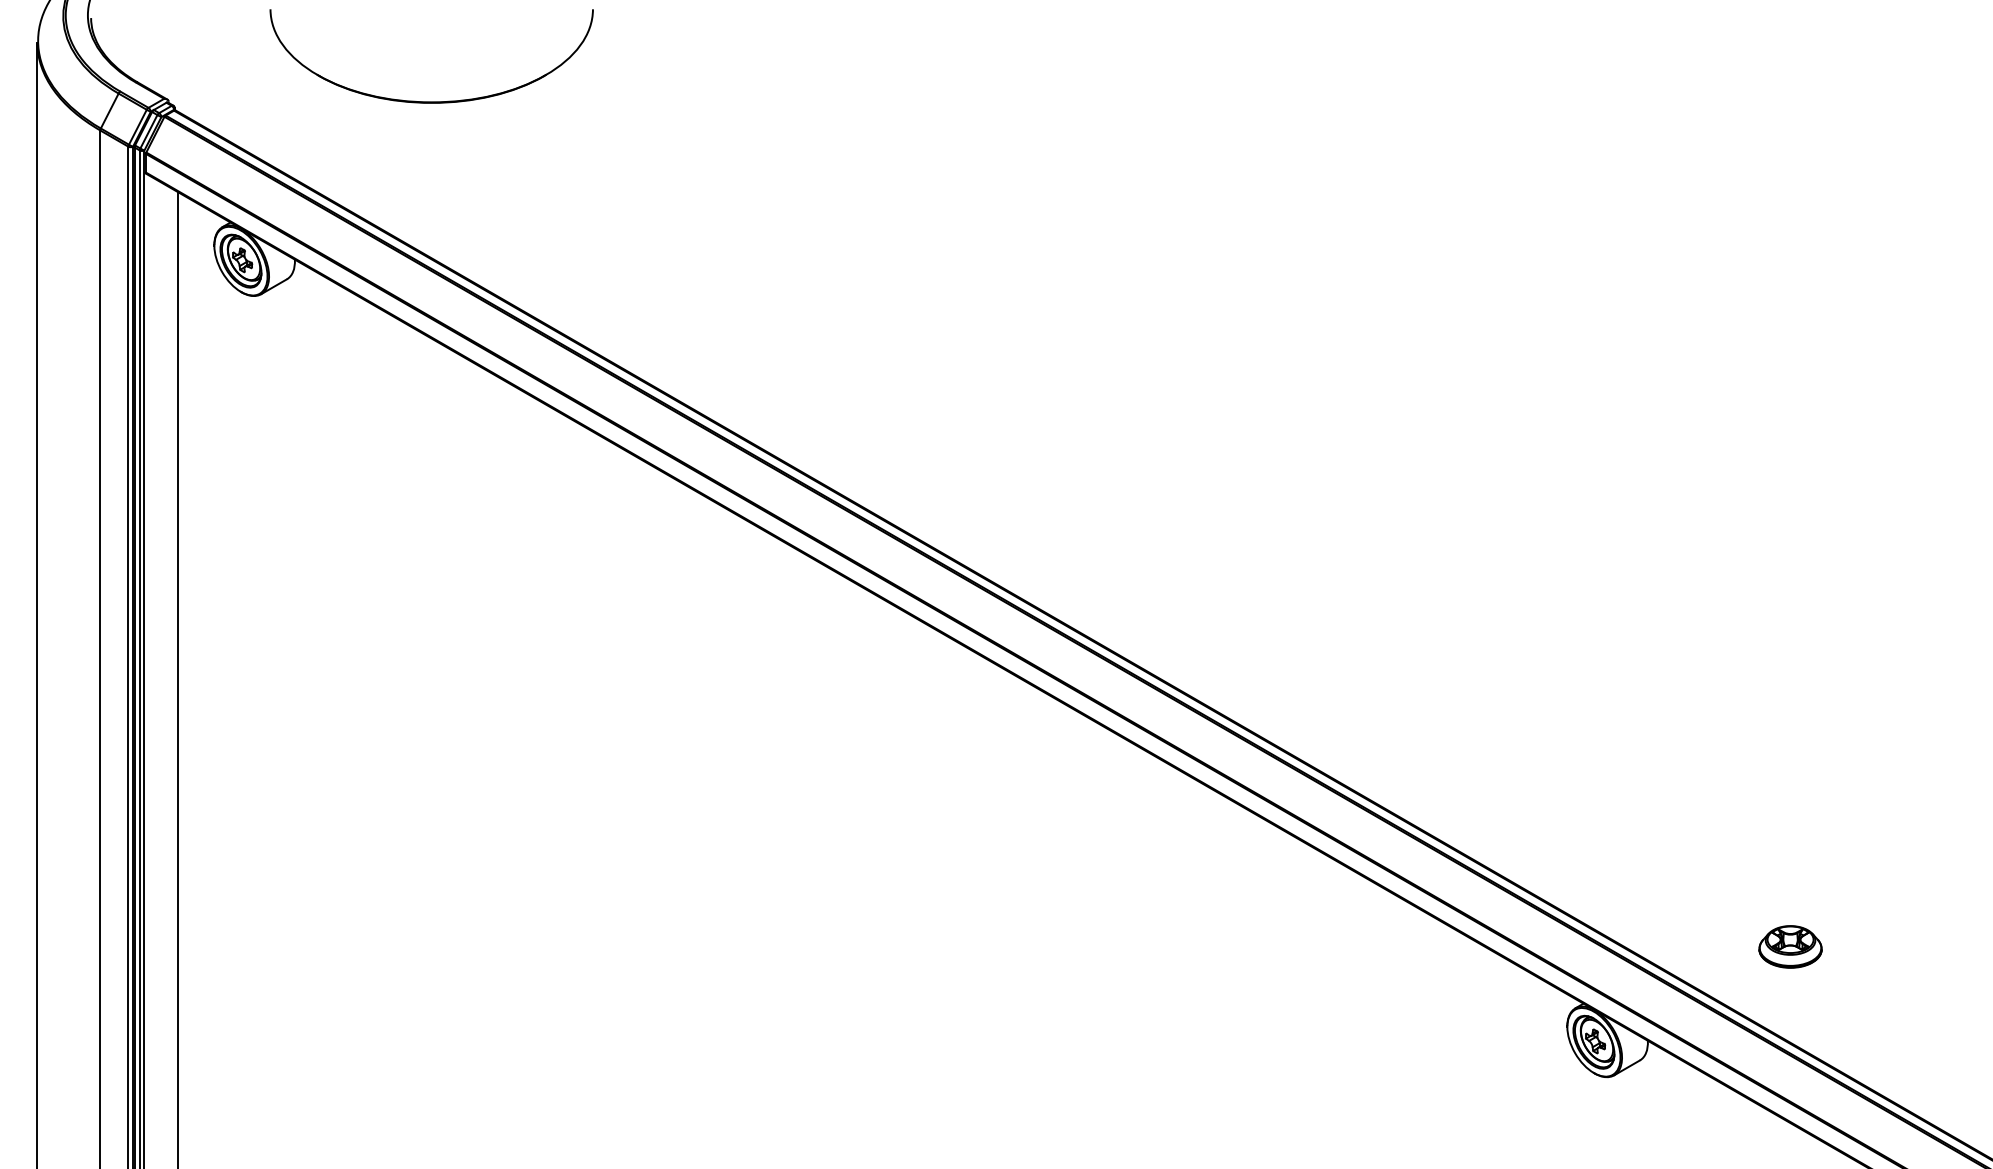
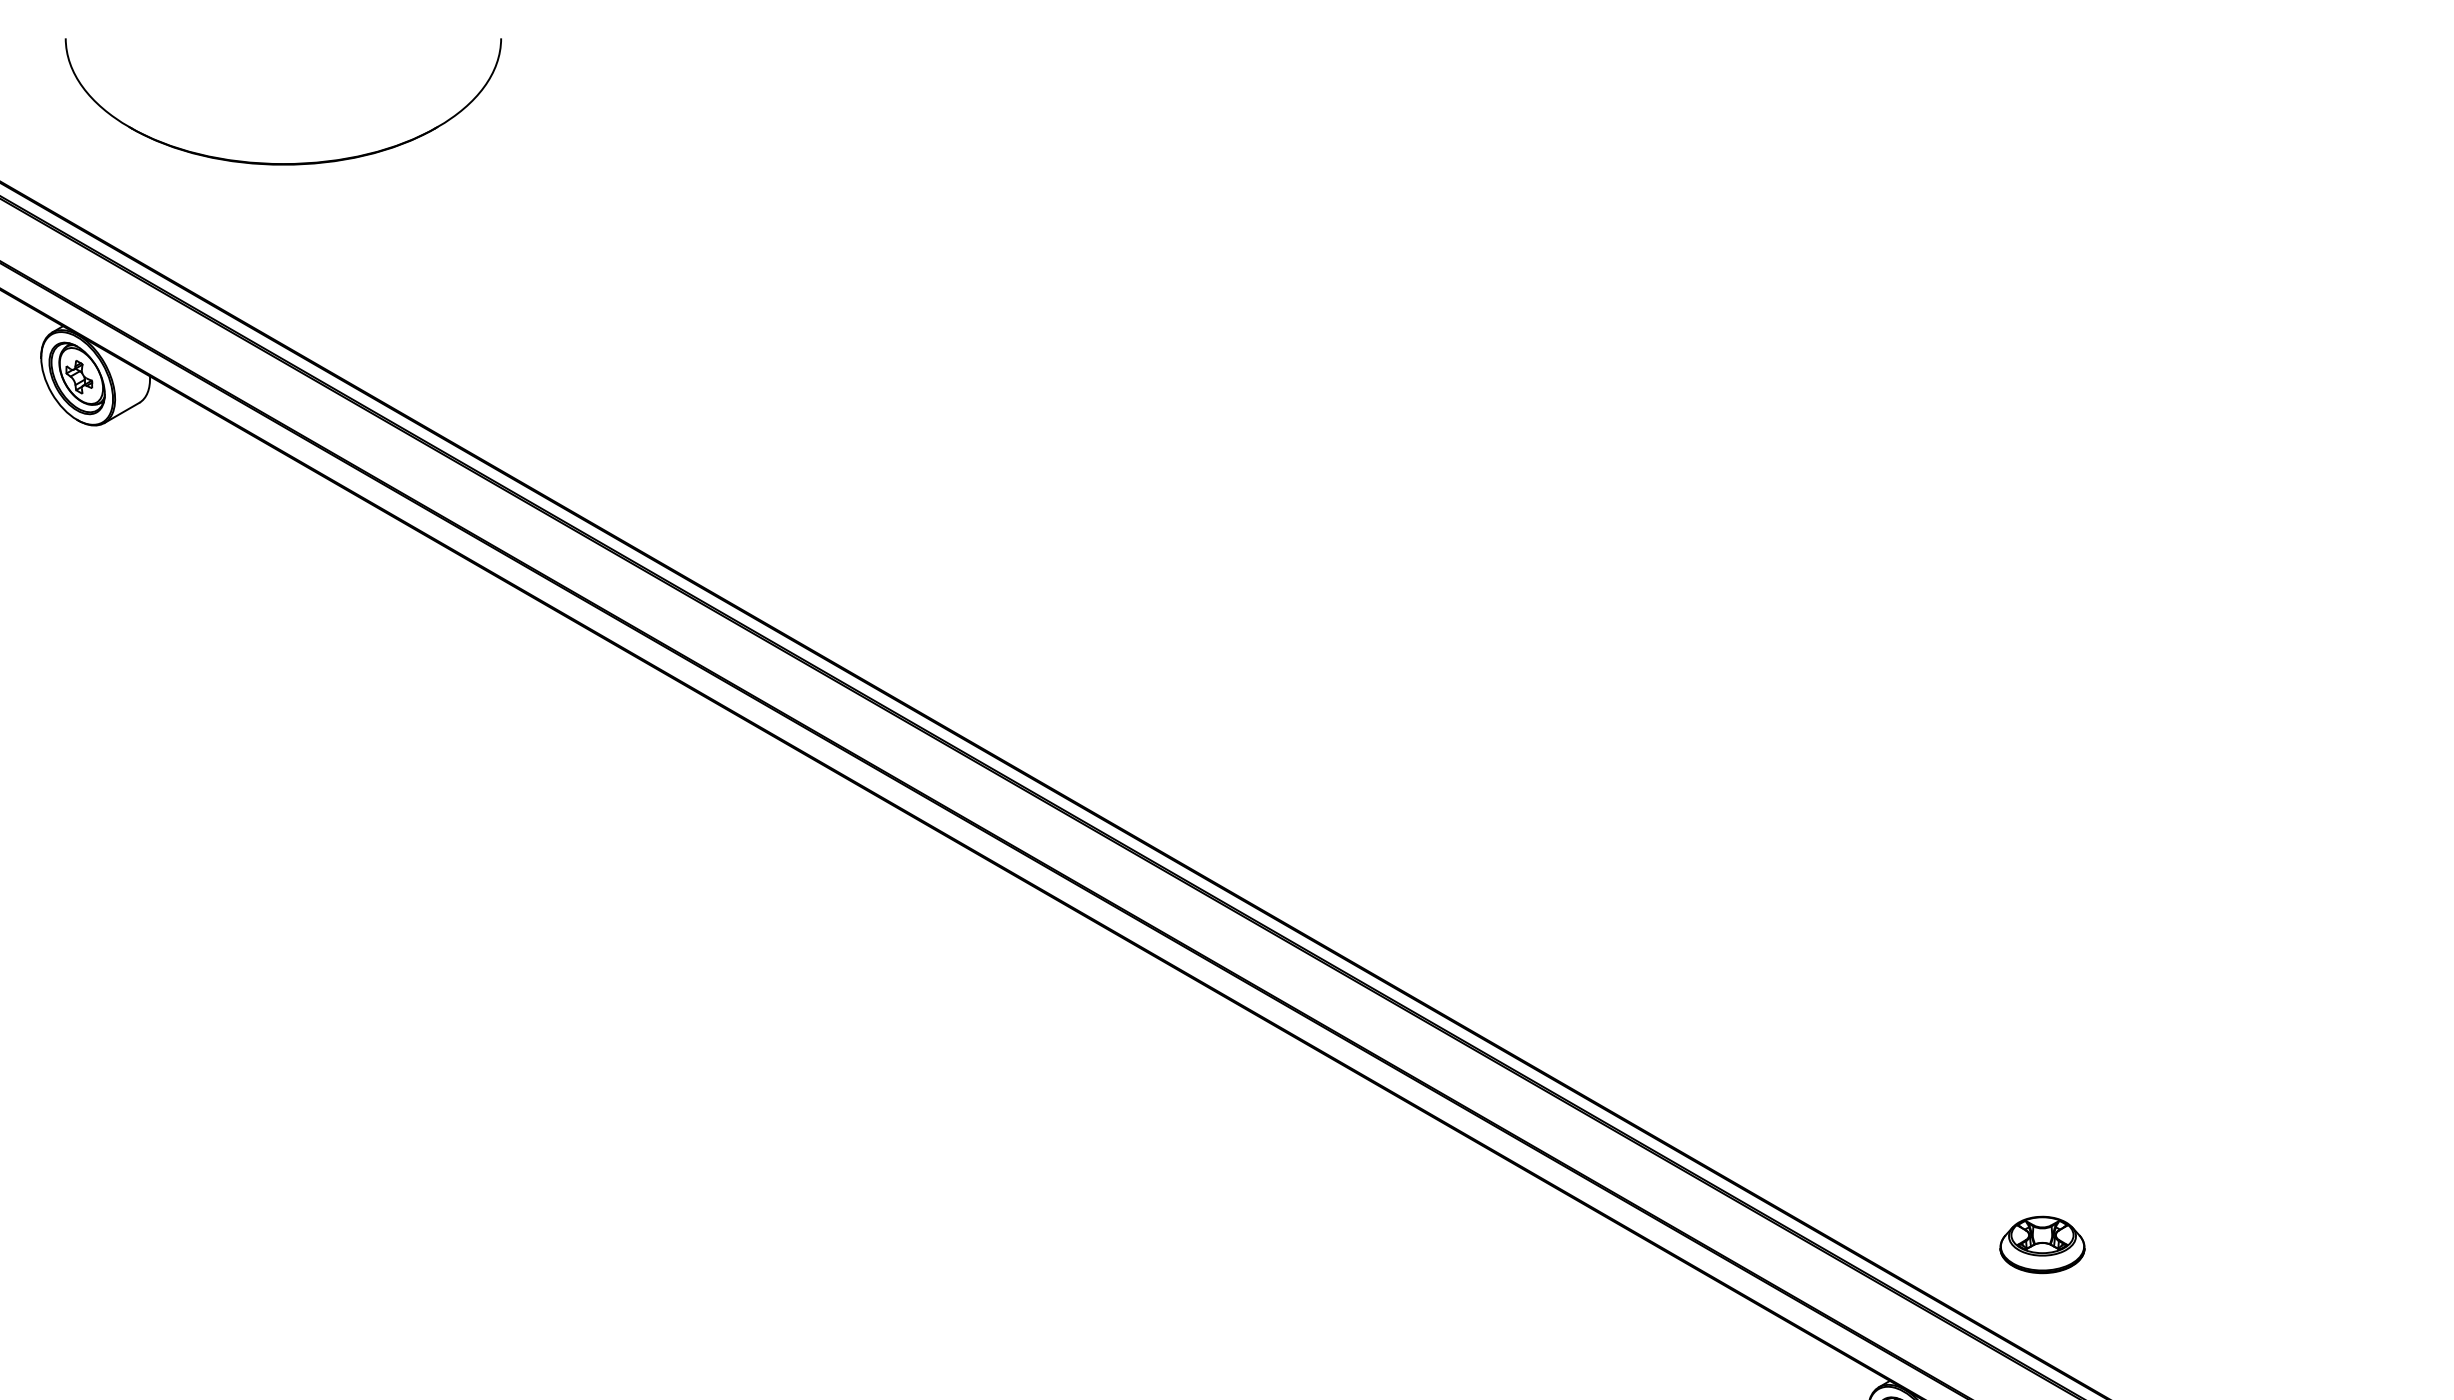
part: (431, 101) -> (283, 162), moved
part: (1790, 946) -> (2042, 1244), moved

